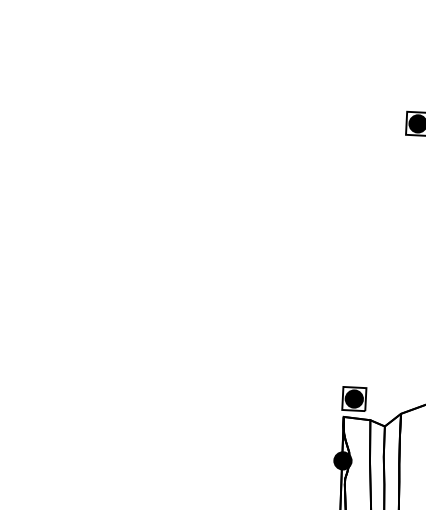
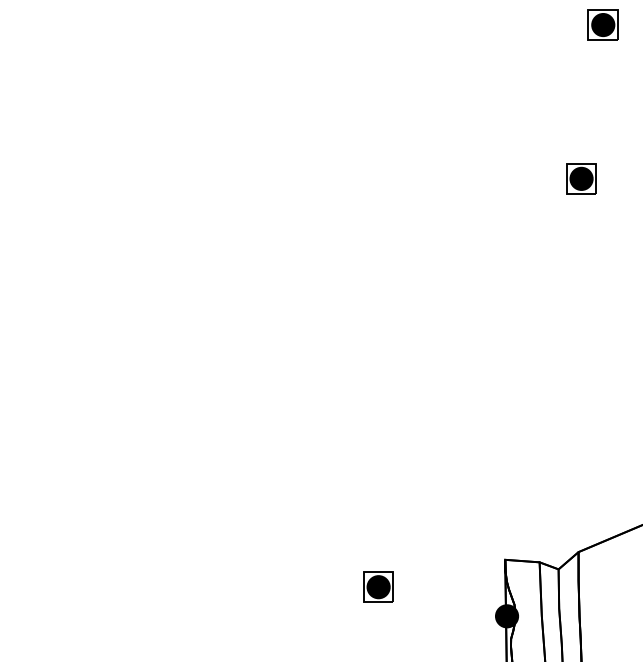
part: (354, 398) -> (378, 586), moved

